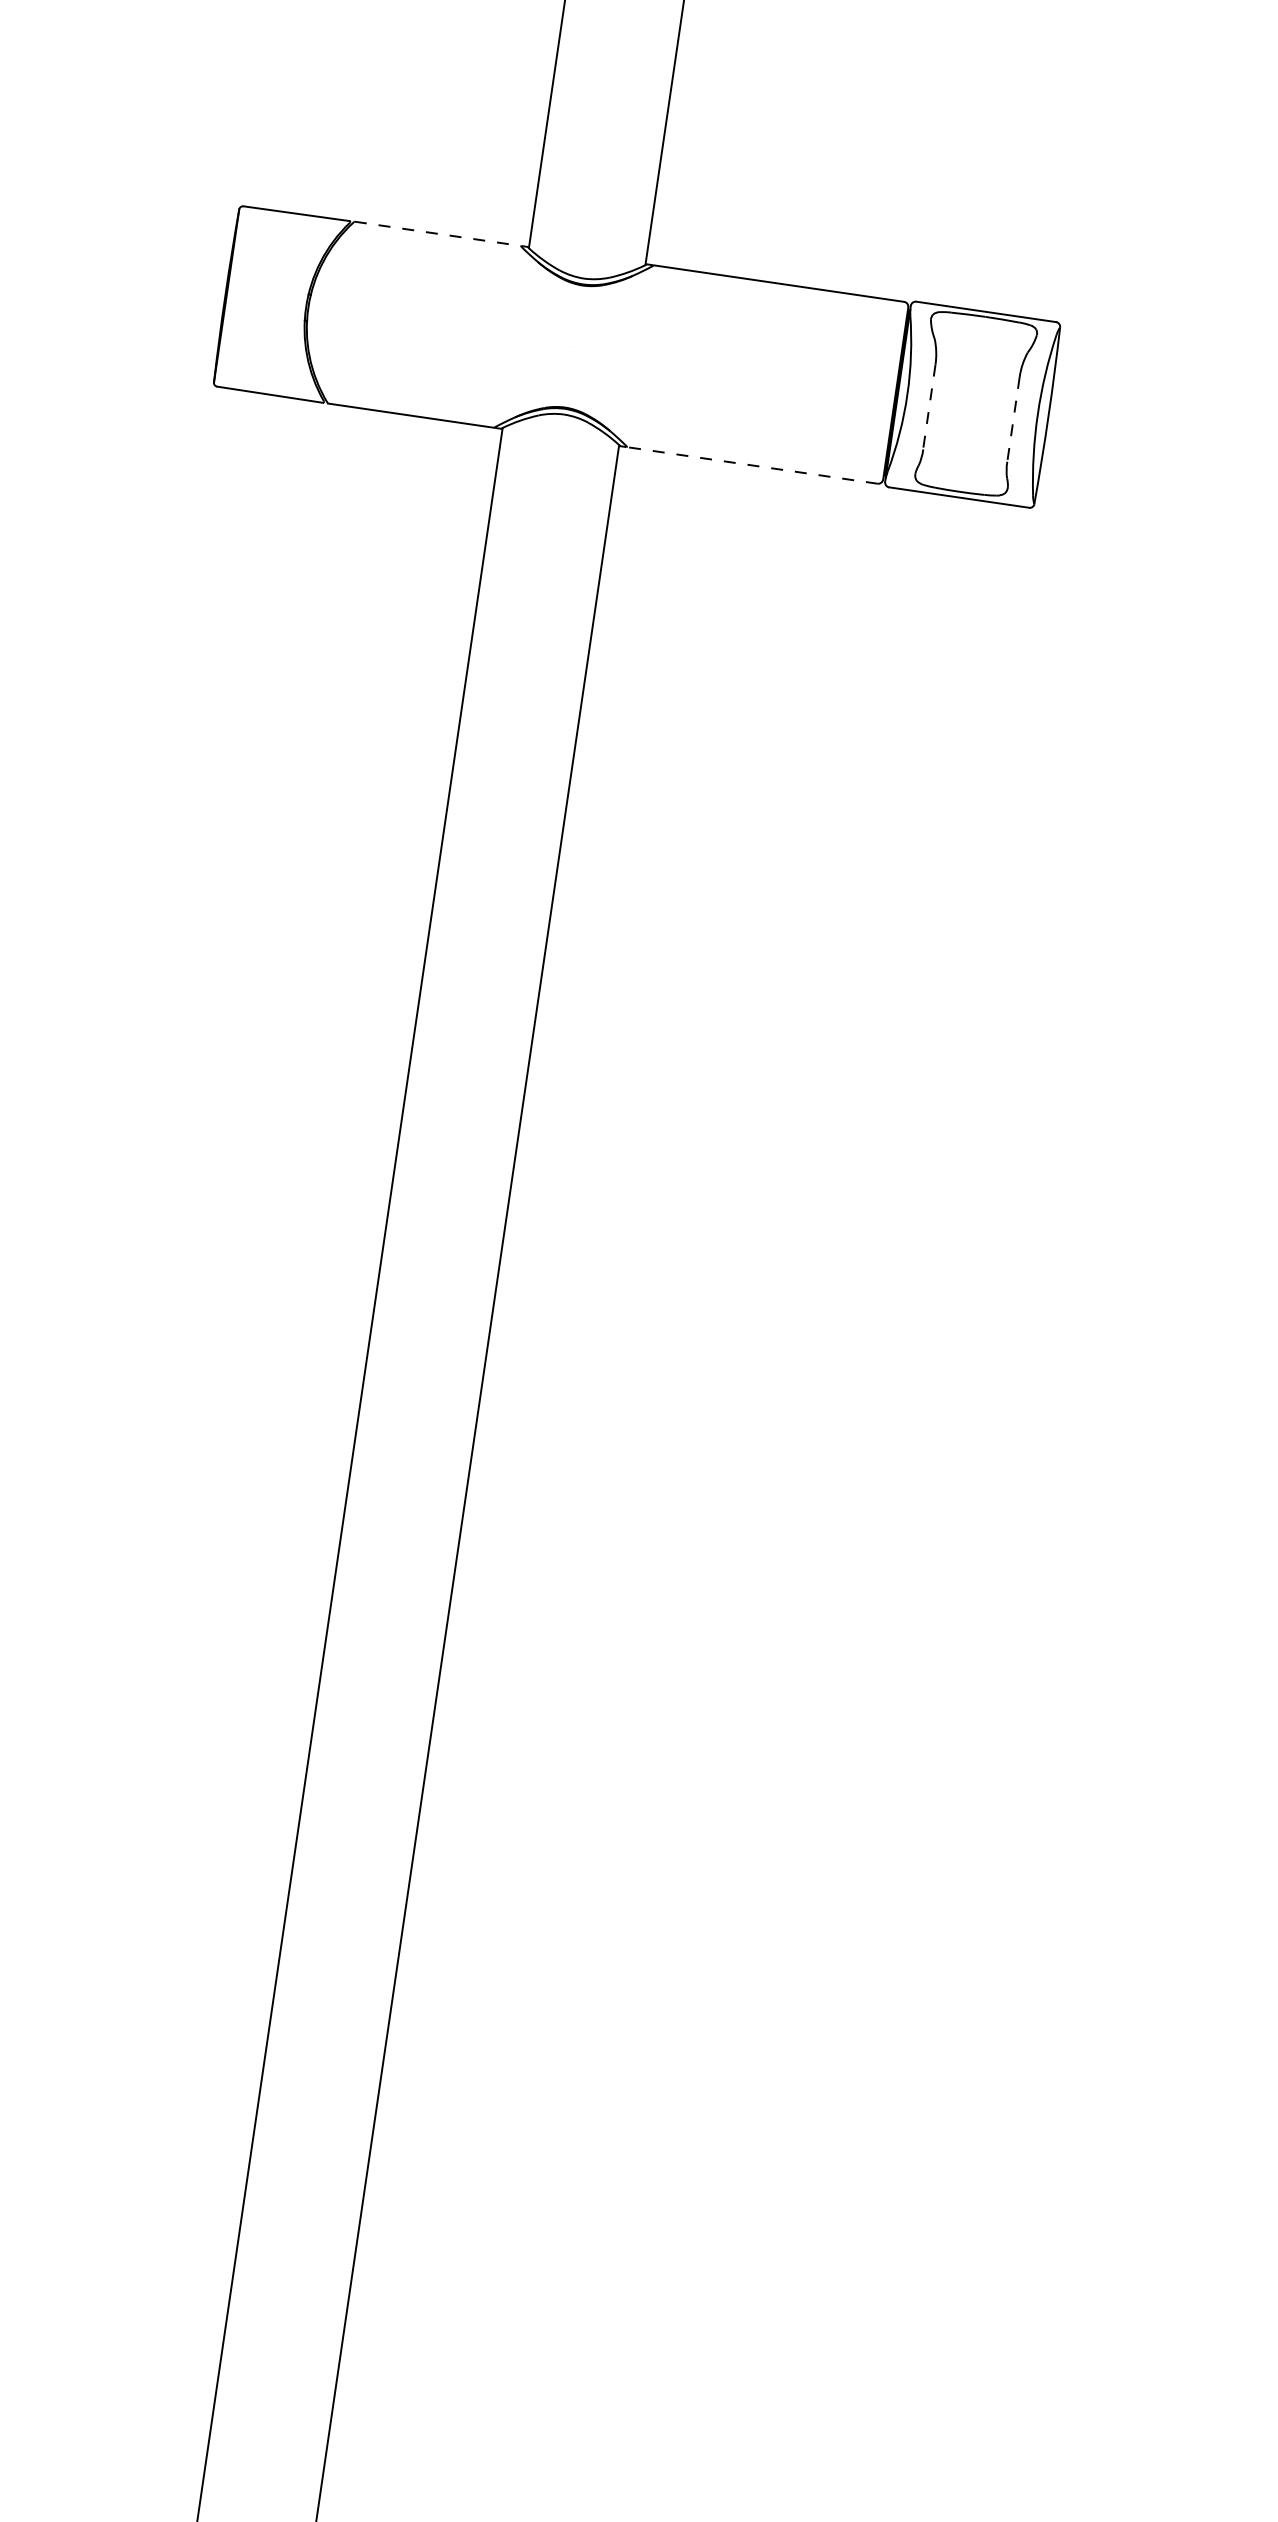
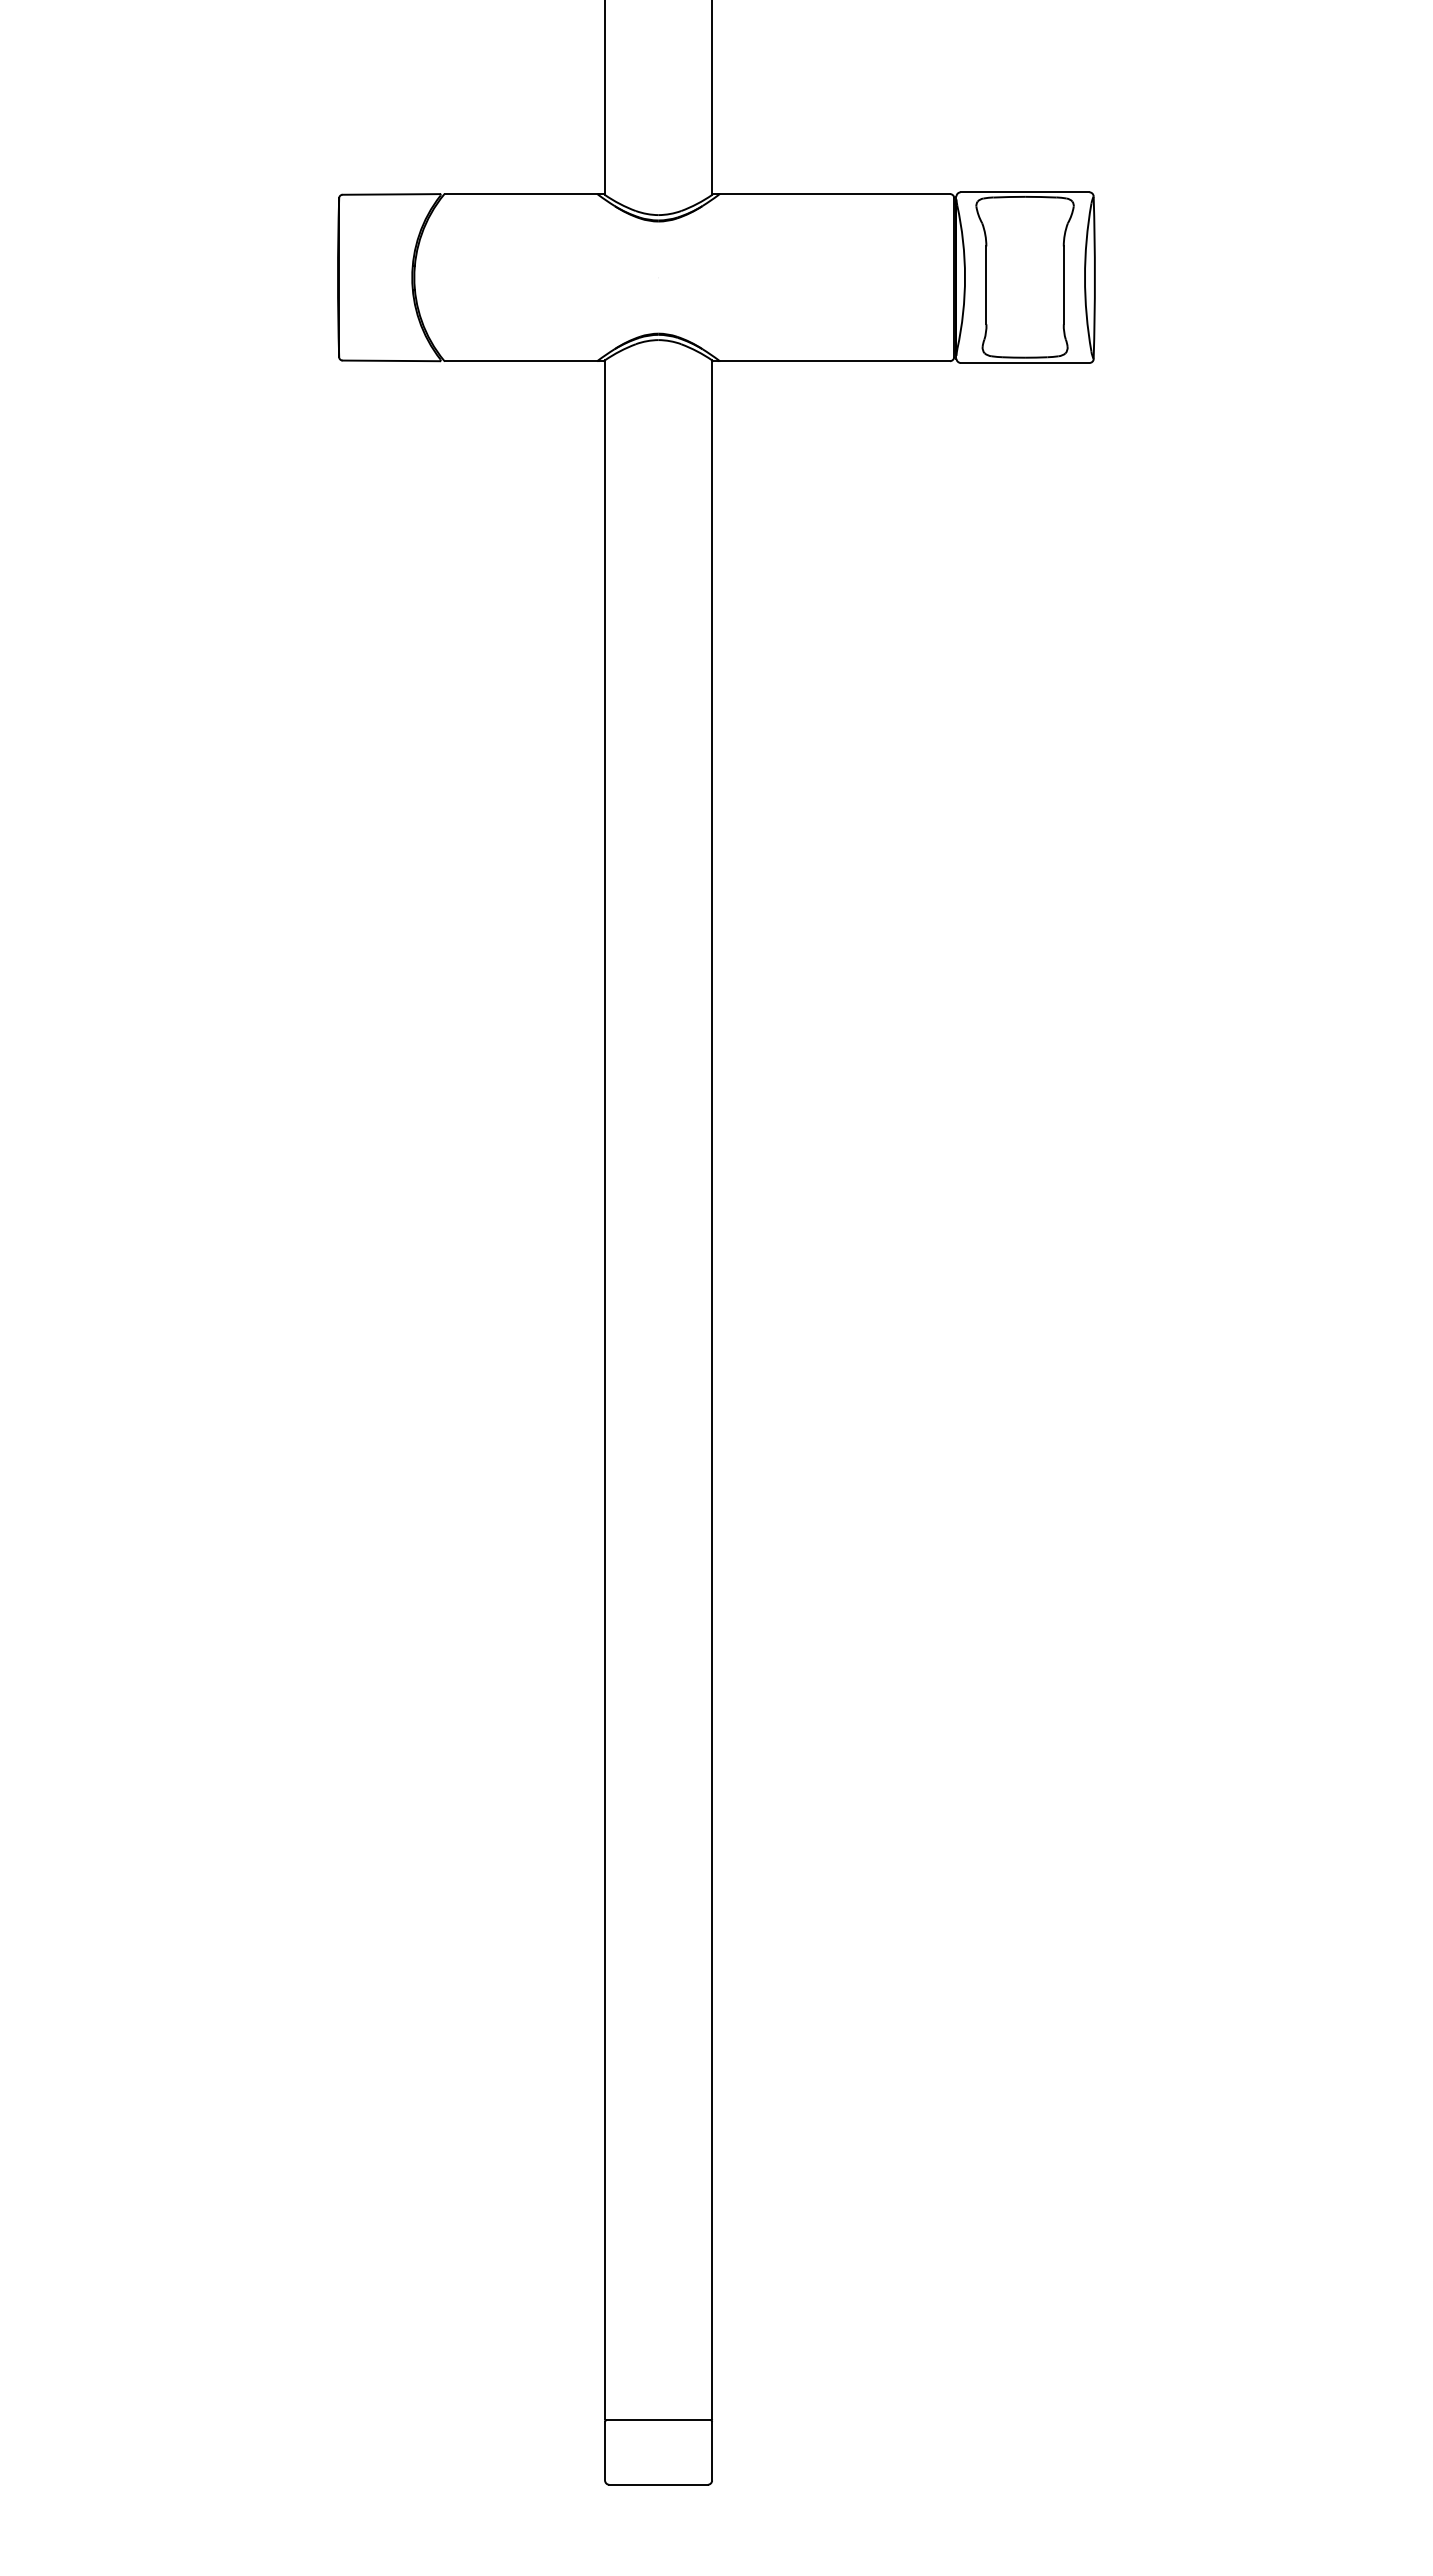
line: (438, 234) -> (521, 194), dashed -> solid
line: (929, 407) -> (986, 285), dashed -> solid
line: (1013, 419) -> (1063, 285), dashed -> solid
line: (753, 465) -> (835, 361), dashed -> solid

